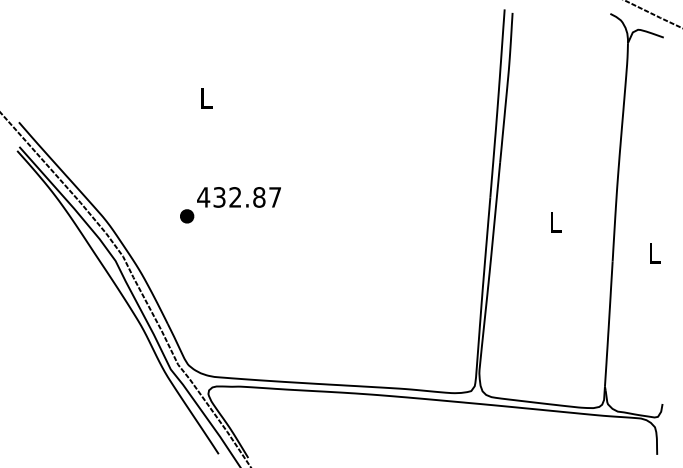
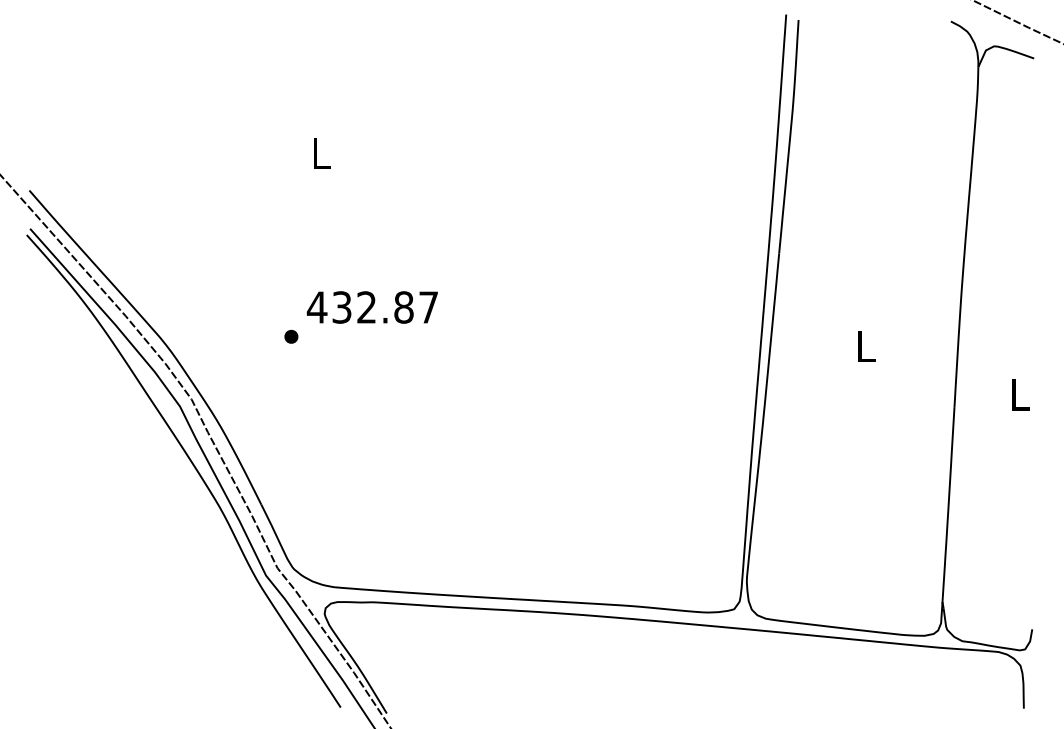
part: (186, 215) -> (290, 335), size x0.62

